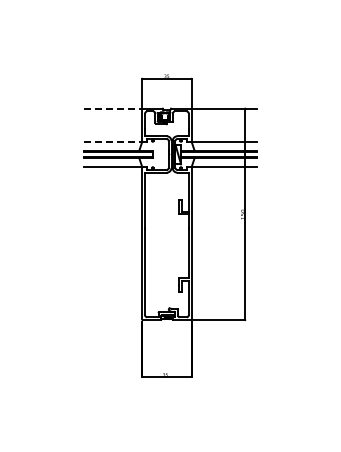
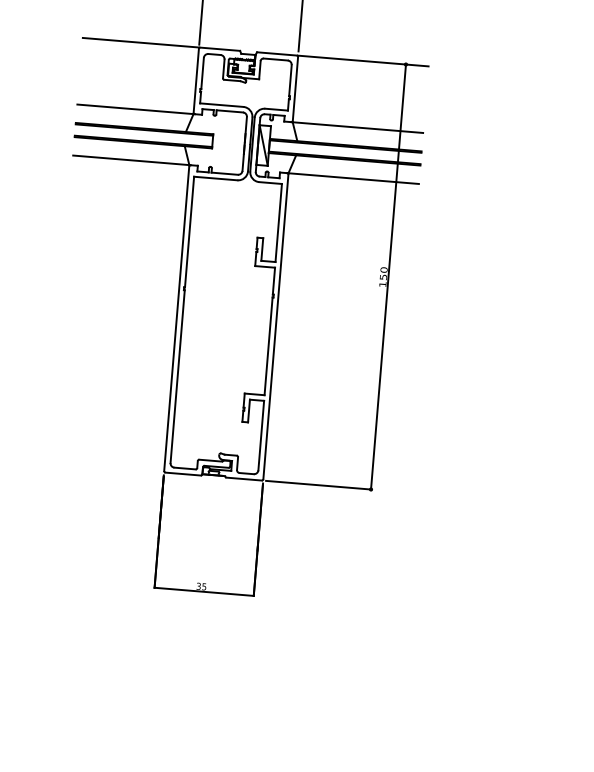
line: (113, 108) -> (141, 42), dashed -> solid
line: (114, 141) -> (137, 108), dashed -> solid

